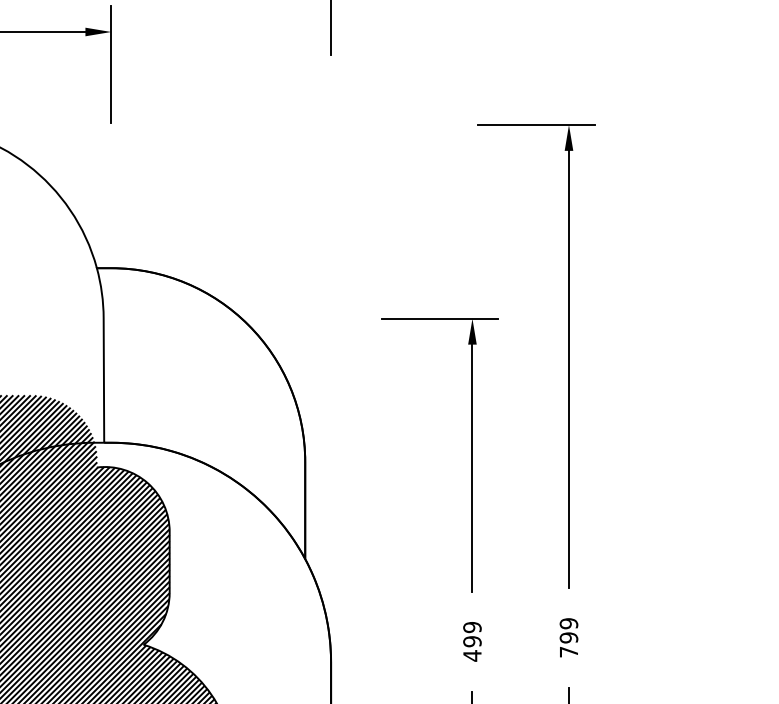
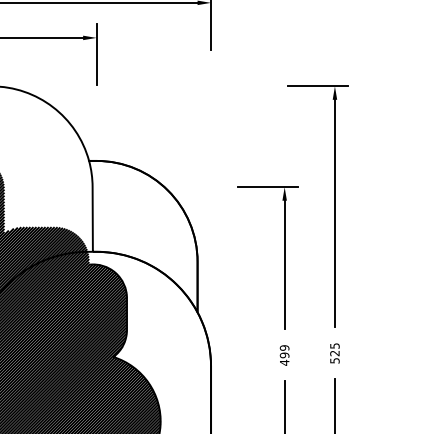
text: (568, 637) -> (334, 353), 799 -> 525

